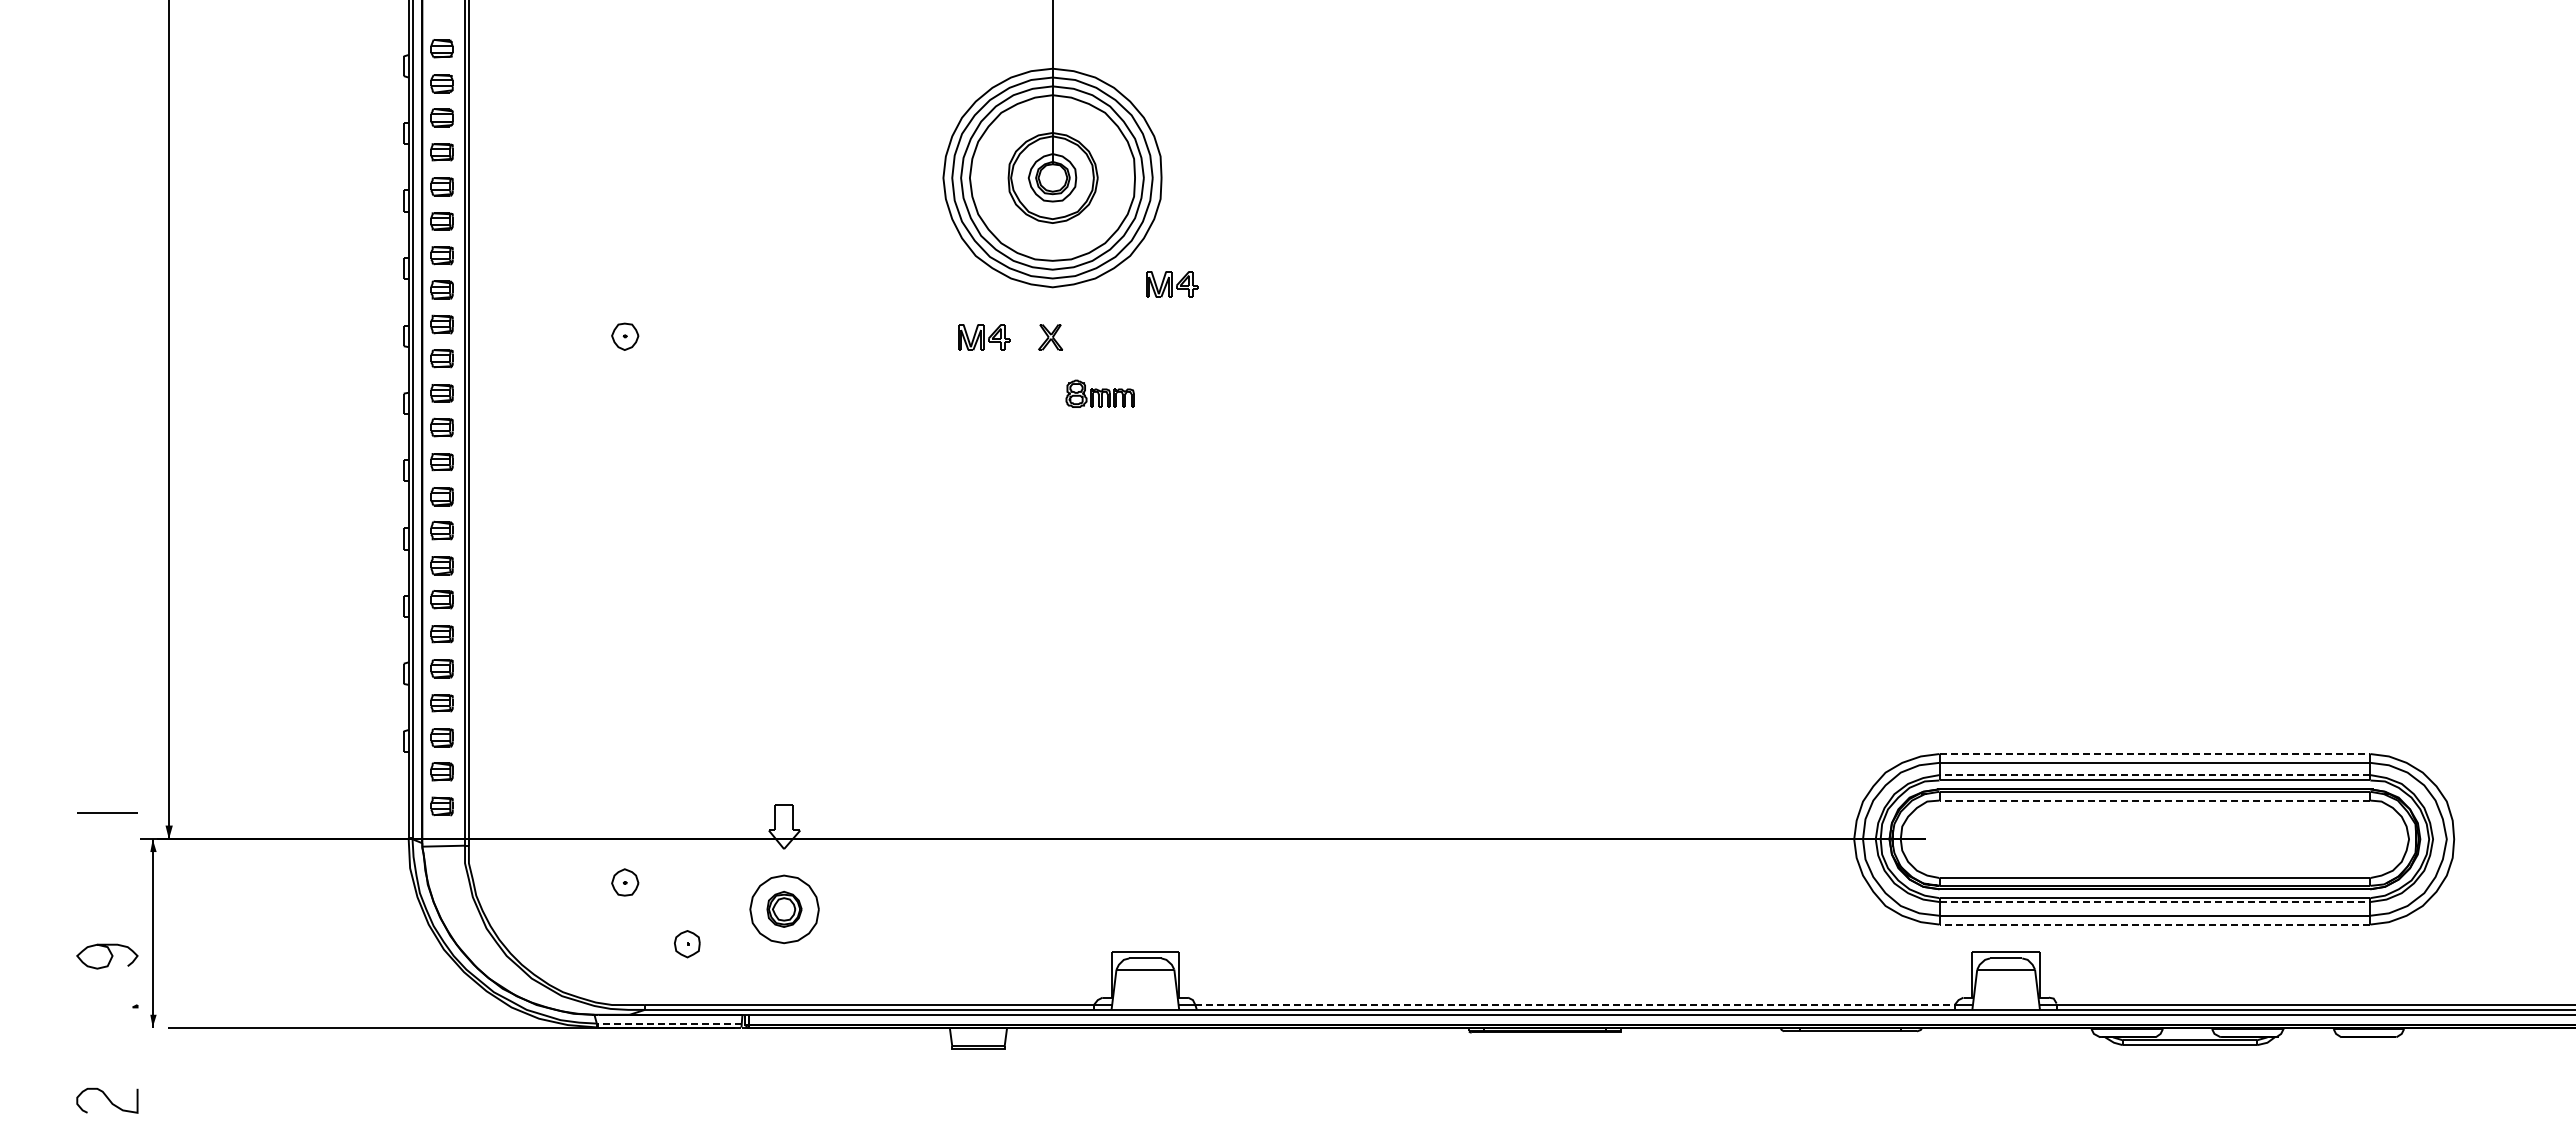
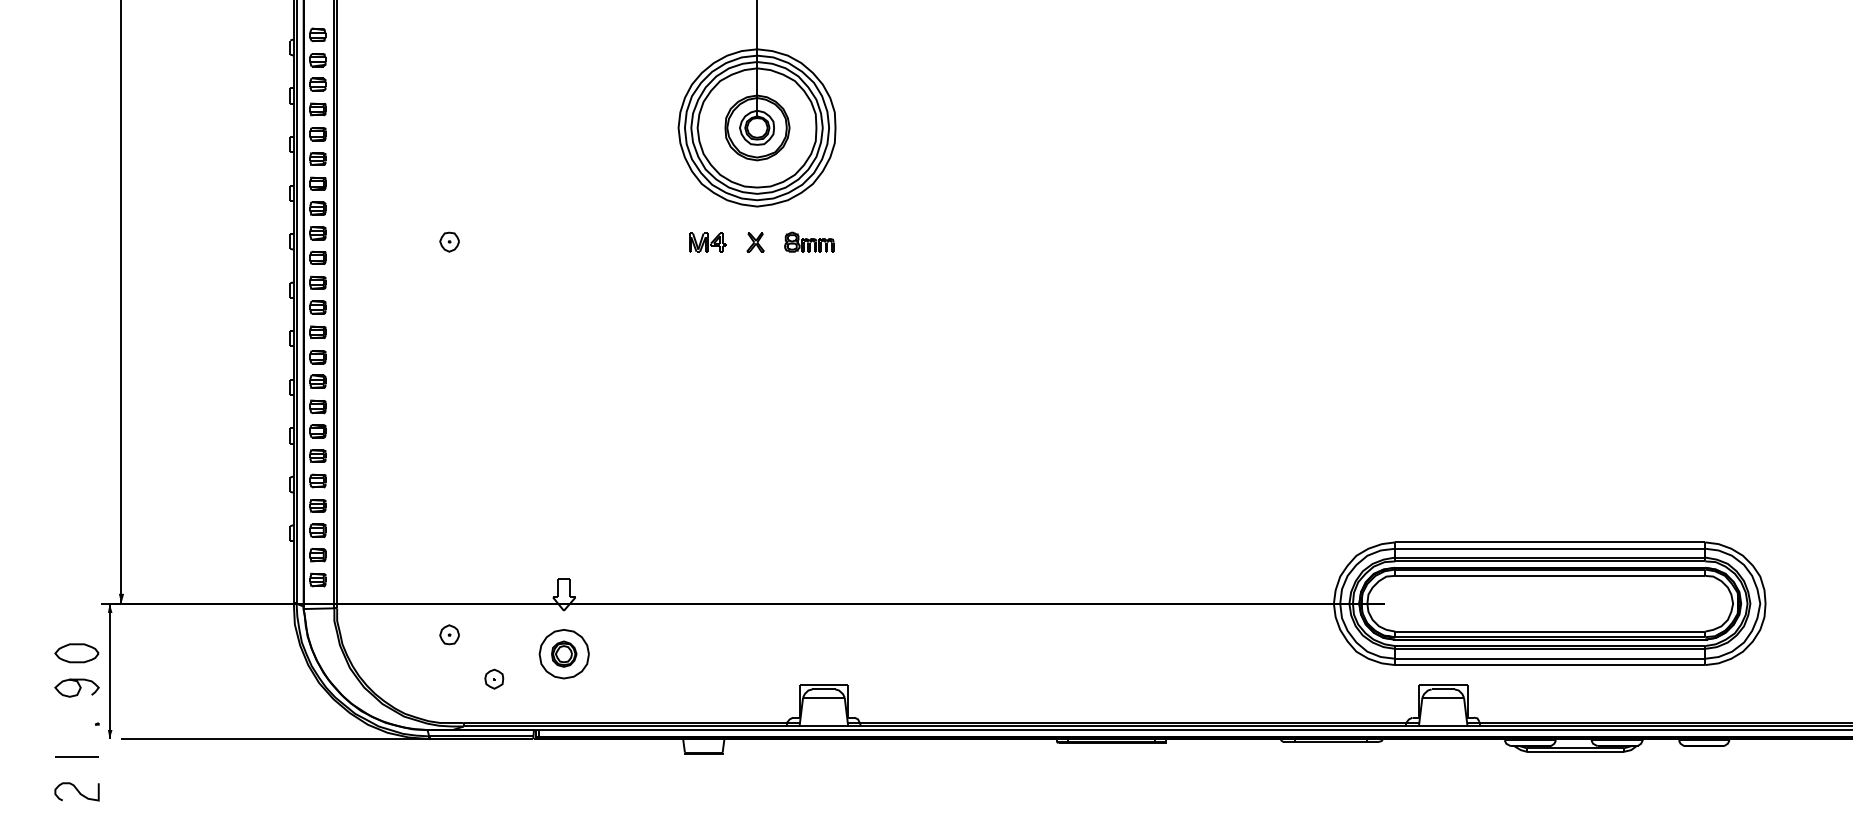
part: (1172, 284) -> (843, 204), removed
part: (1099, 393) -> (808, 241), moved
line: (2155, 754) -> (1550, 542), dashed -> solid
line: (2154, 775) -> (1549, 557), dashed -> solid
line: (2154, 800) -> (1549, 575), dashed -> solid
line: (107, 812) -> (77, 757), moved
line: (2155, 902) -> (1550, 649), dashed -> solid
part: (106, 907) -> (76, 652), added
line: (2154, 924) -> (1549, 665), dashed -> solid
line: (1575, 1005) -> (1133, 723), dashed -> solid
line: (669, 1023) -> (481, 736), dashed -> solid

